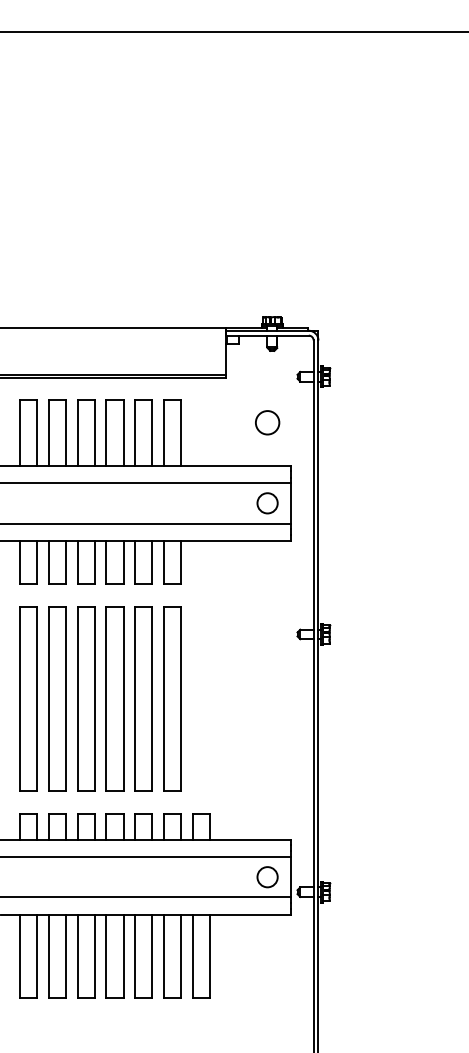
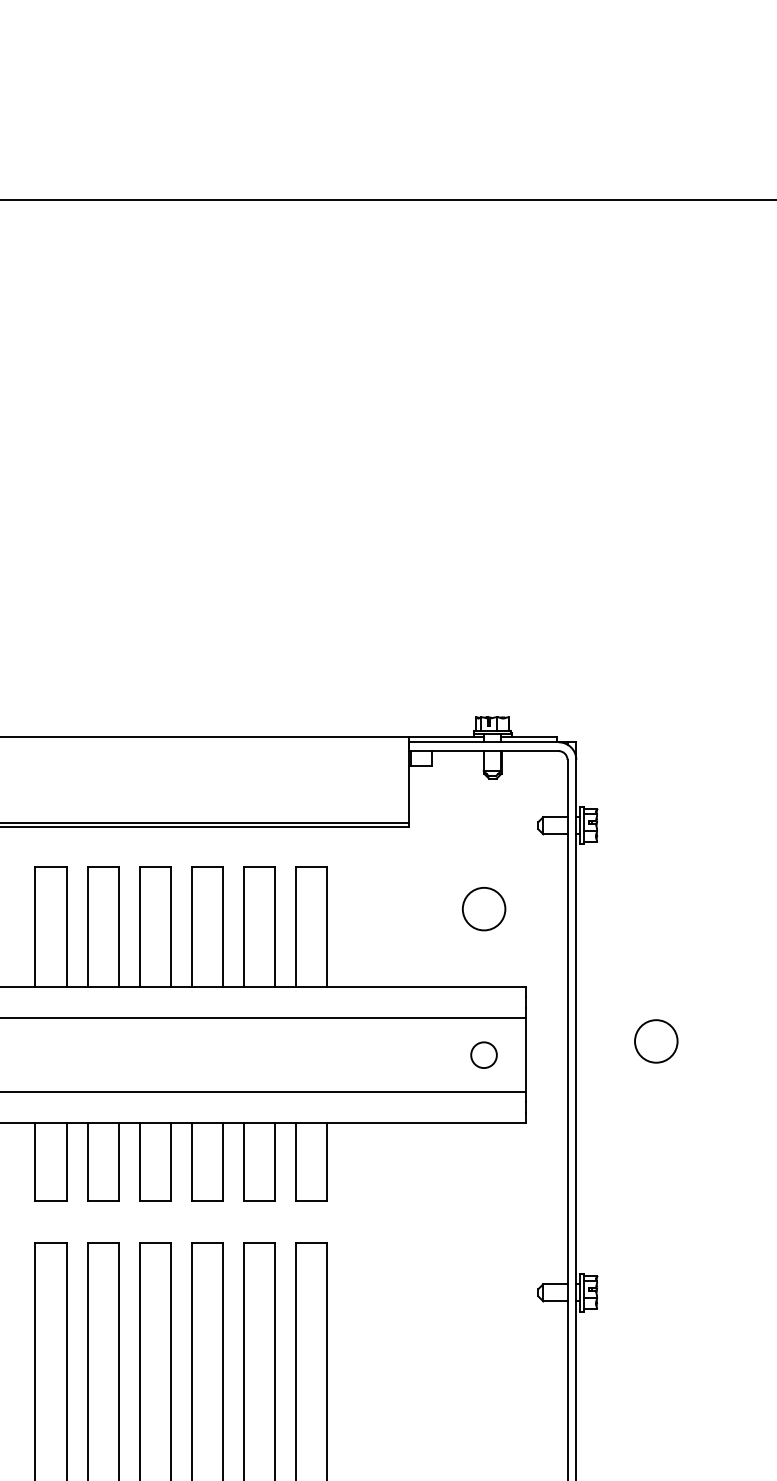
circle: (362, 495) -> (656, 1040), added
circle: (267, 503) -> (483, 1055), size x0.7

